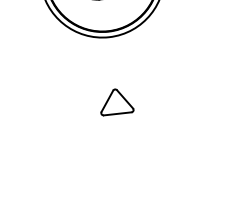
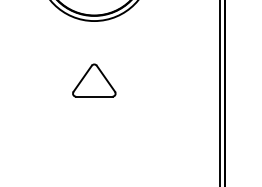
part: (116, 101) -> (94, 80), size x1.43

